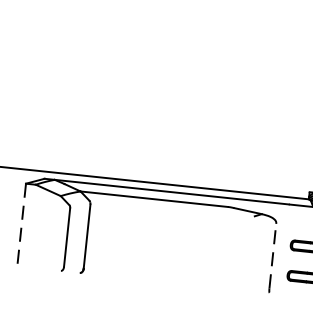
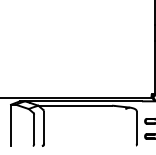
line: (22, 225) -> (11, 125), dashed -> solid
line: (272, 255) -> (136, 127), dashed -> solid

